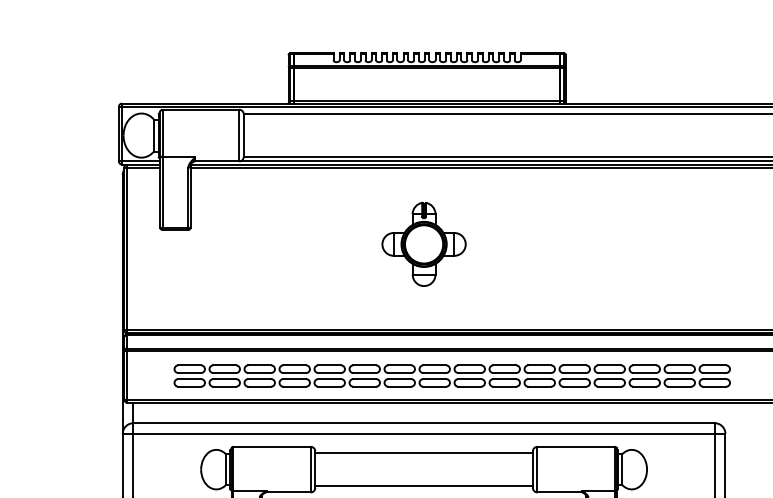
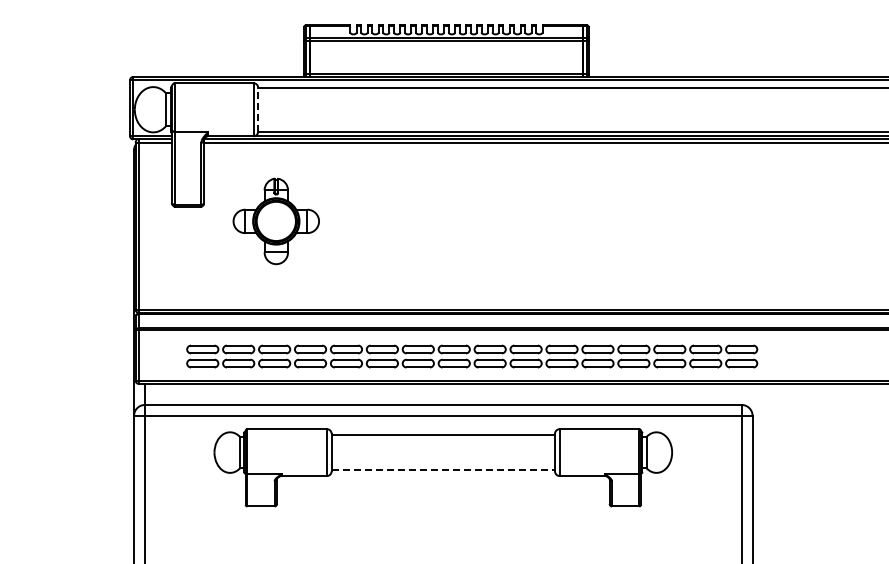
line: (244, 135) -> (258, 109), solid -> dashed
part: (423, 244) -> (275, 221), moved
line: (424, 486) -> (443, 469), solid -> dashed

